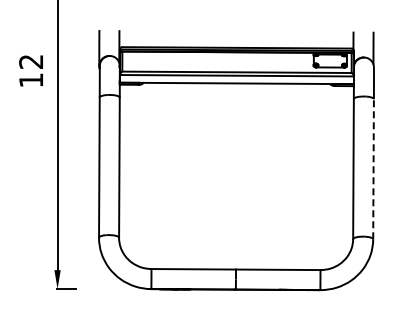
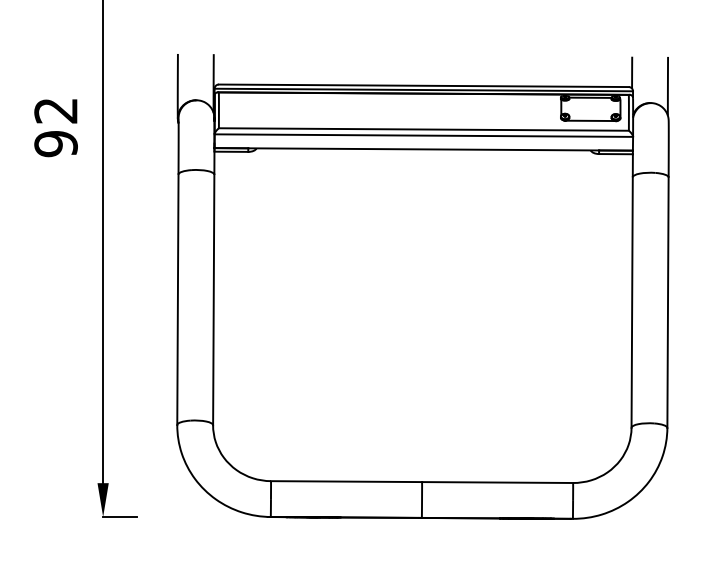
text: (31, 80) -> (56, 144), 12 -> 92
line: (373, 168) -> (667, 301), dashed -> solid

